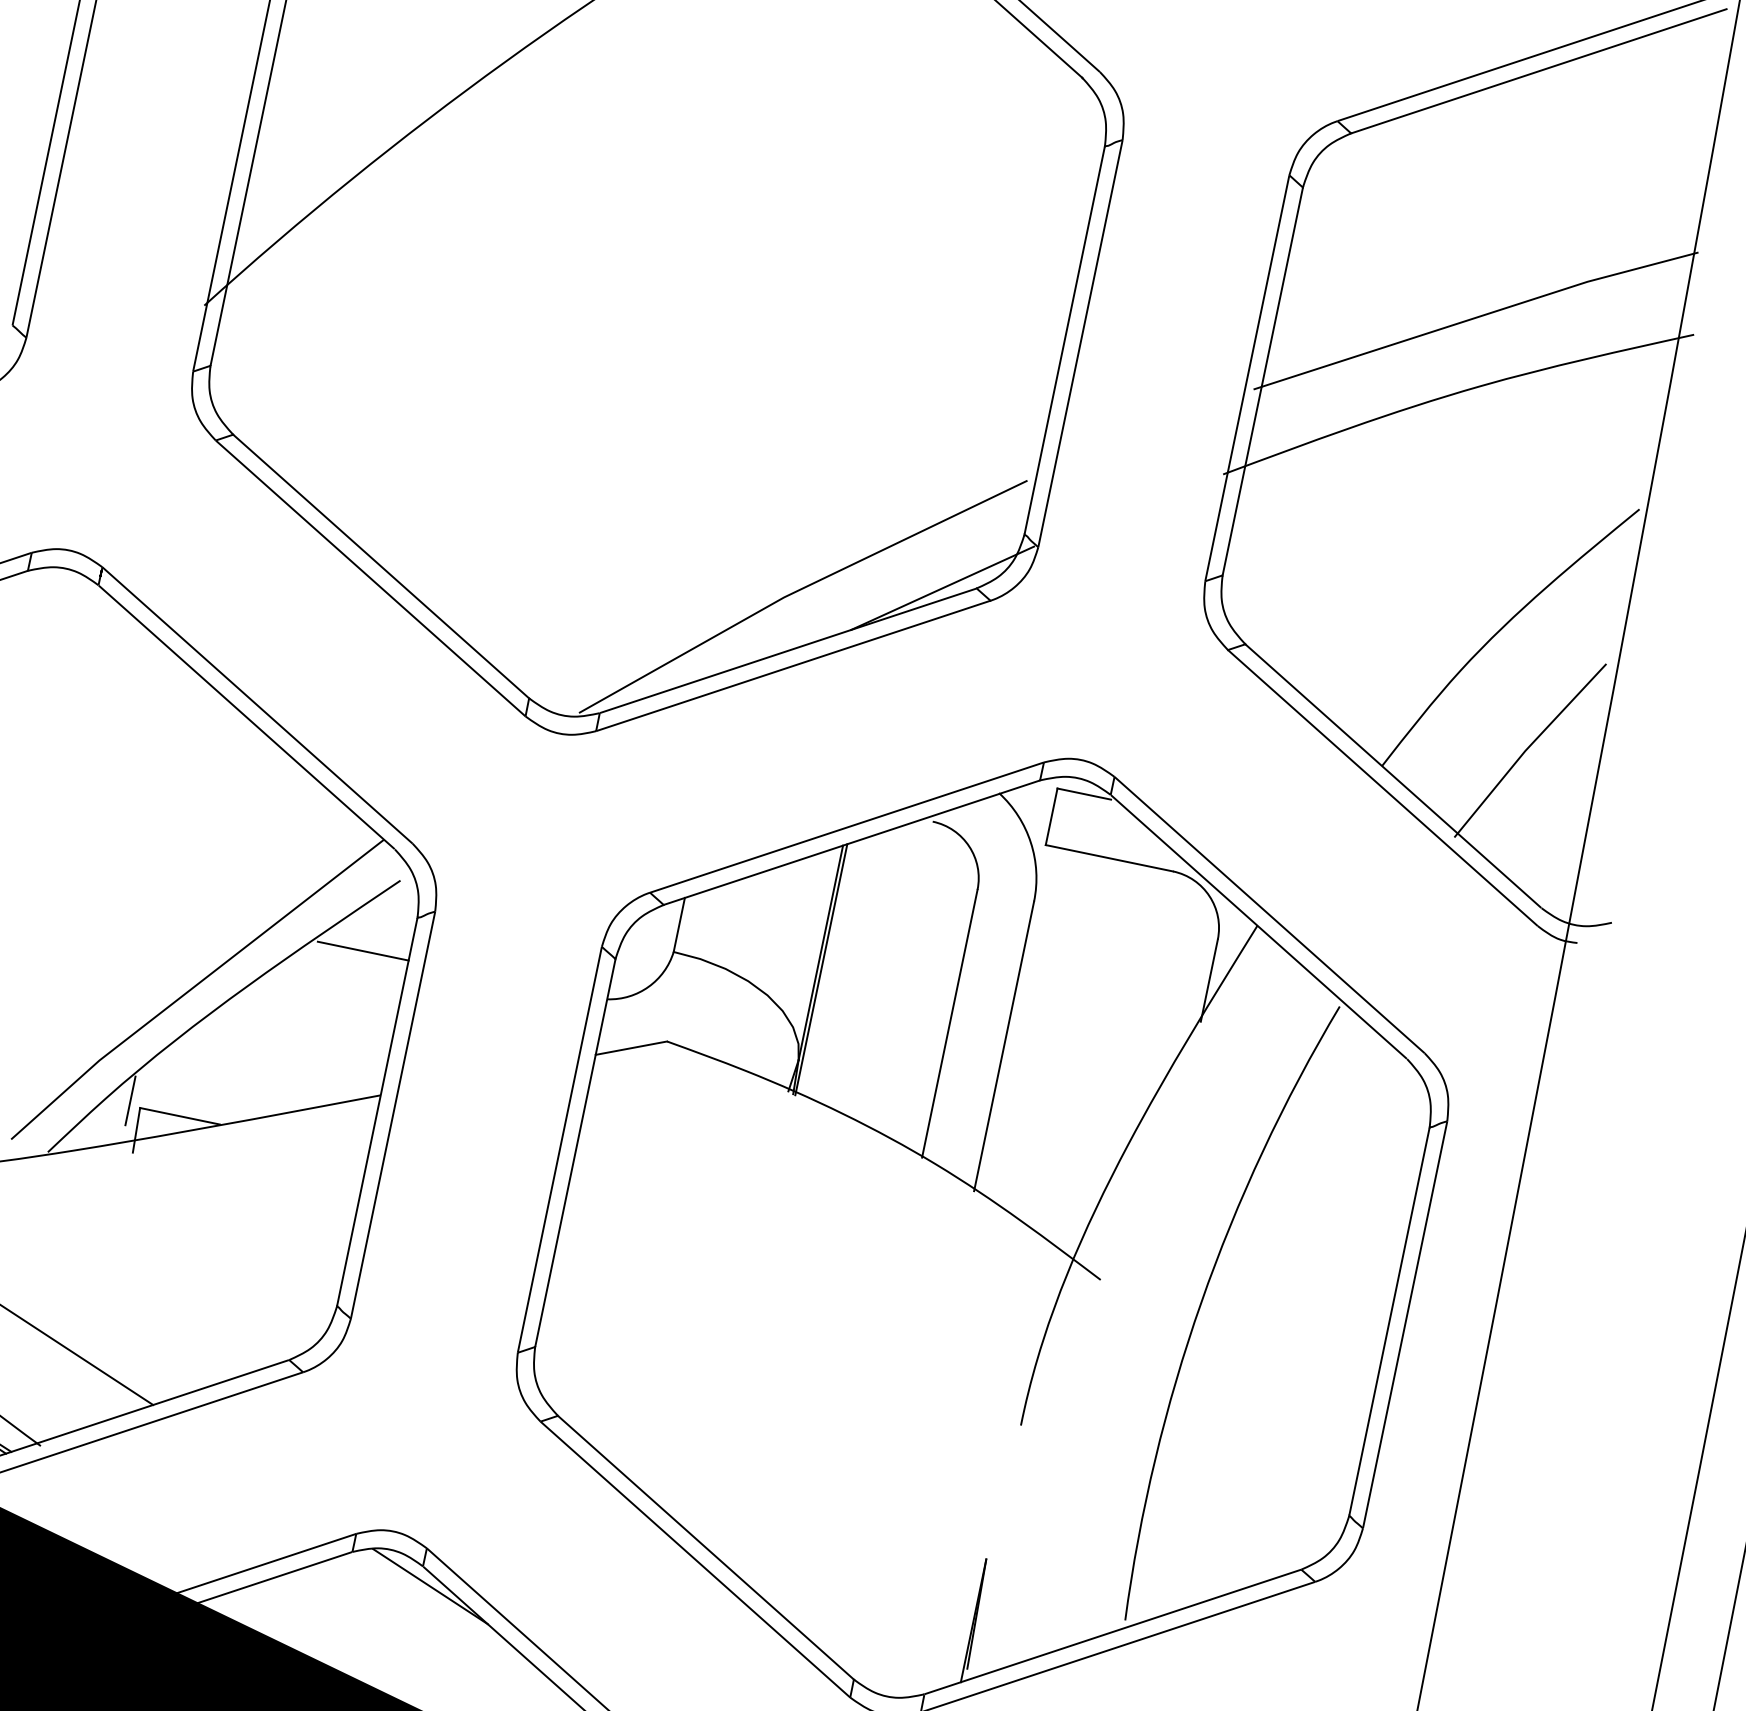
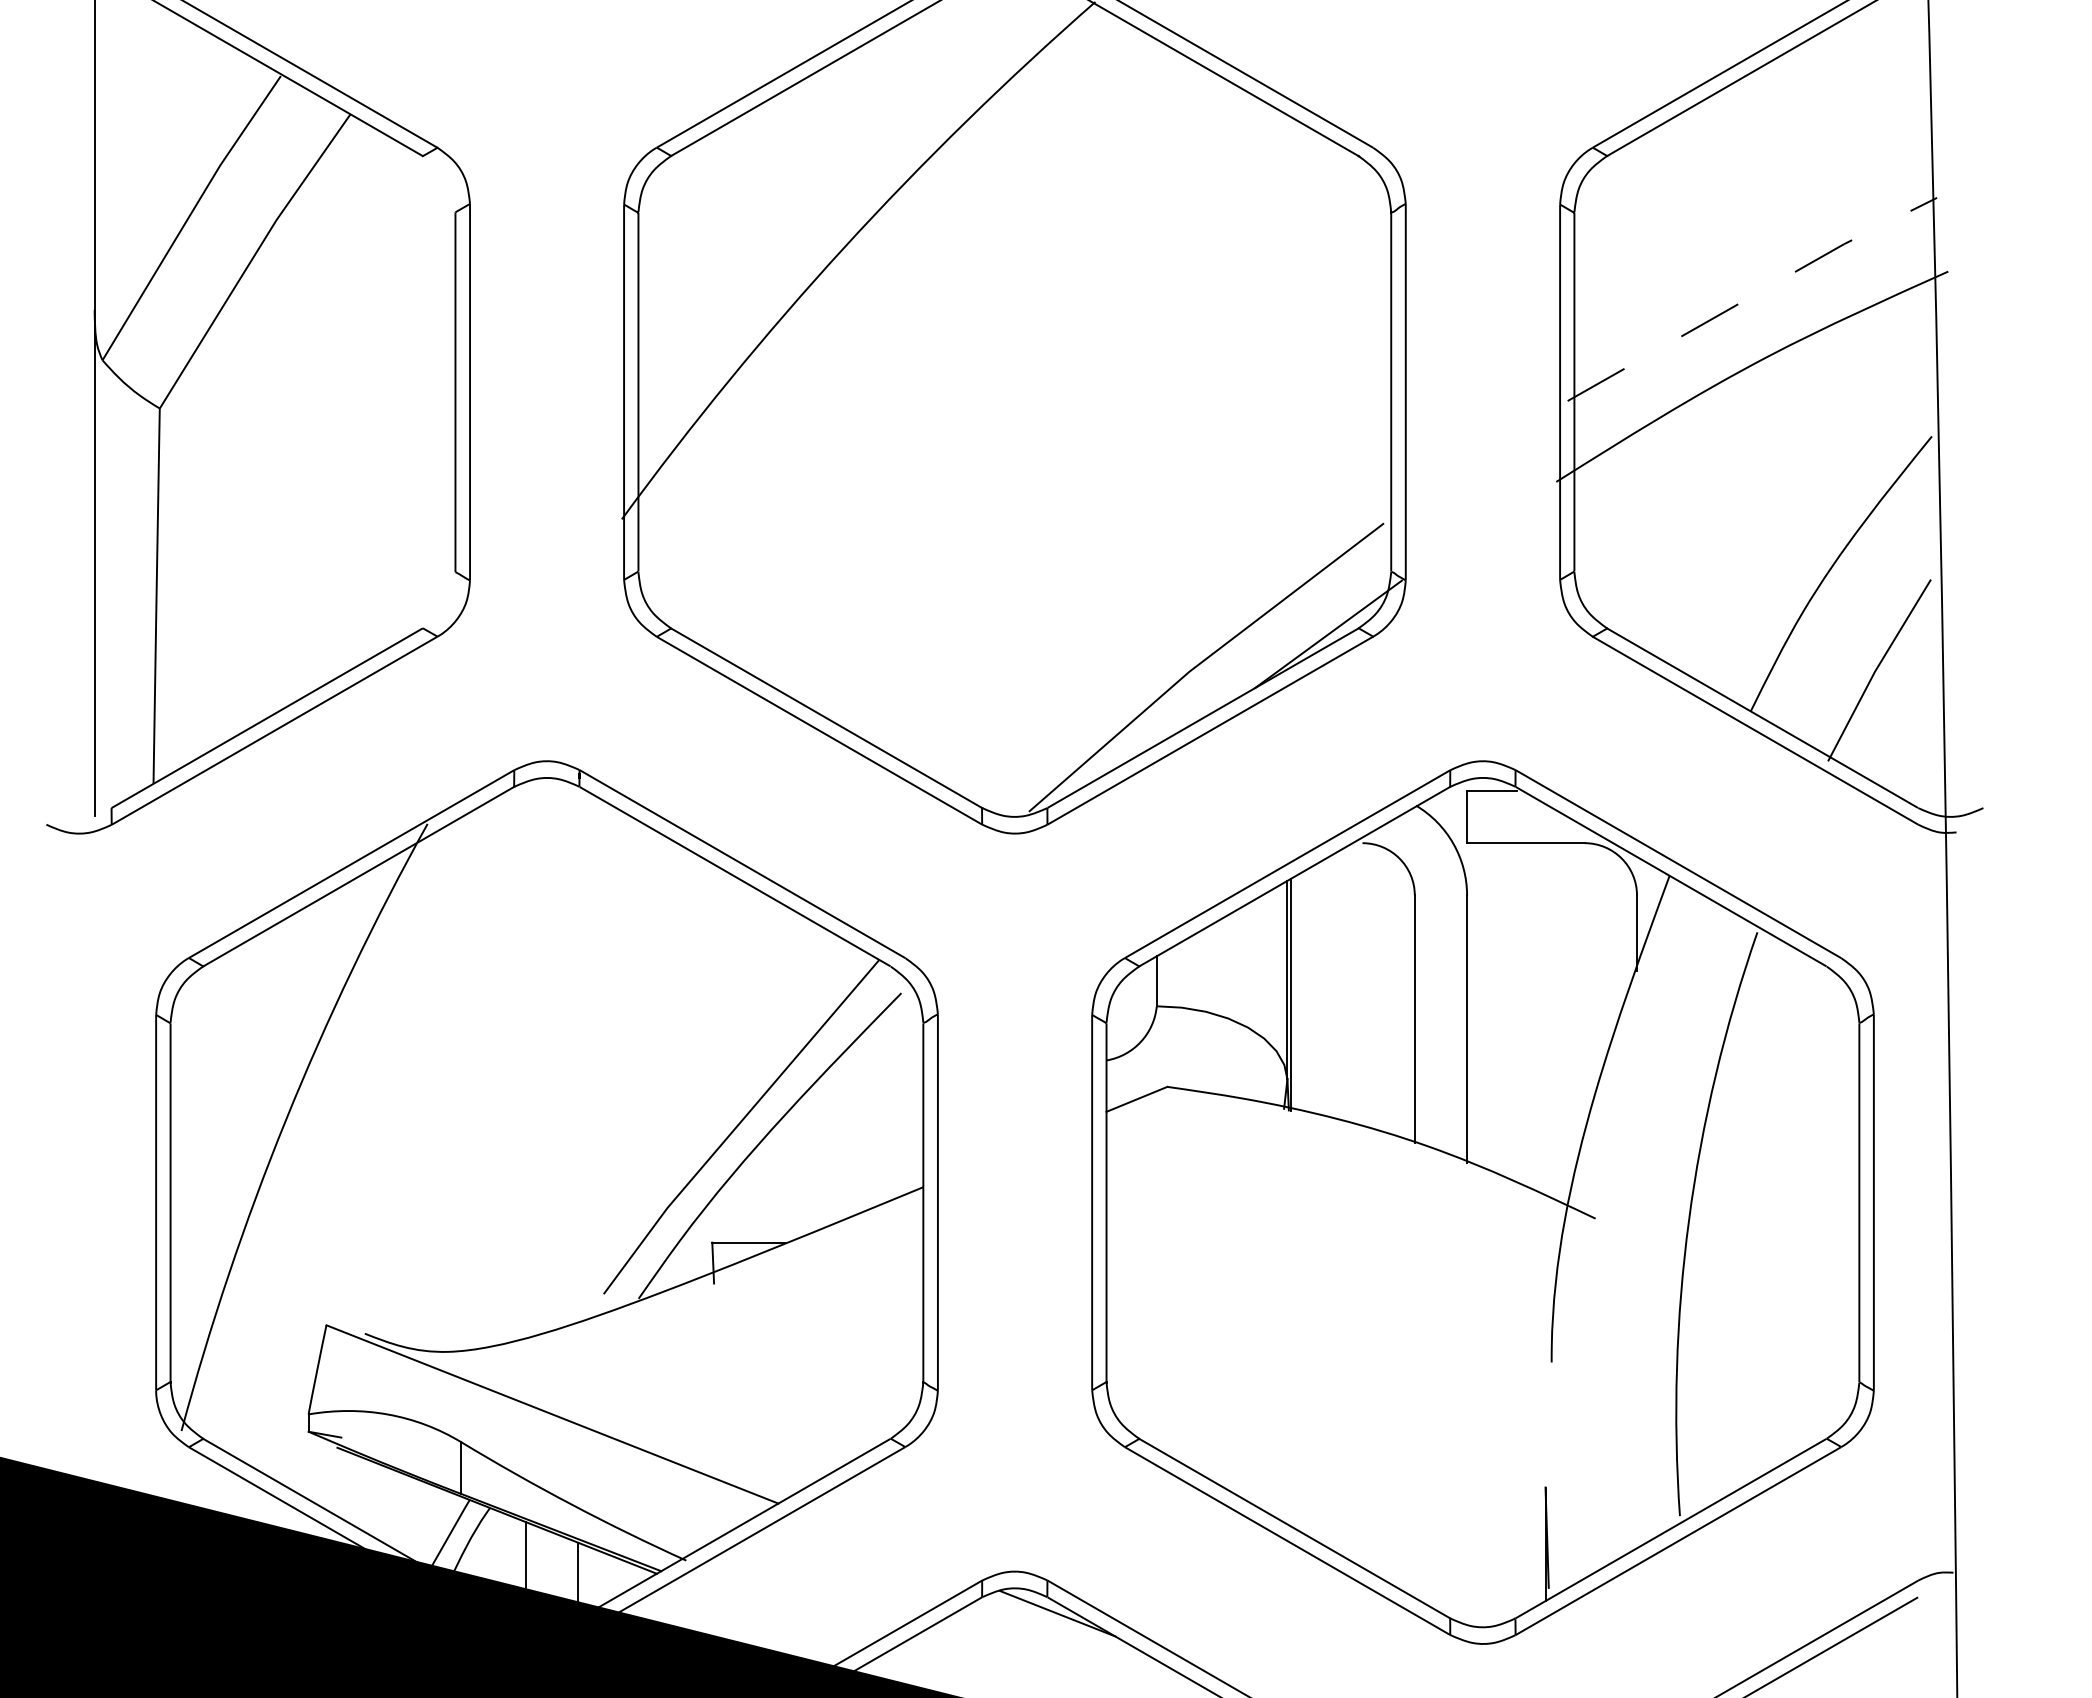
line: (1475, 317) -> (1751, 296), solid -> dashed
line: (363, 951) -> (881, 1062), removed
line: (130, 1100) -> (702, 1237), removed

